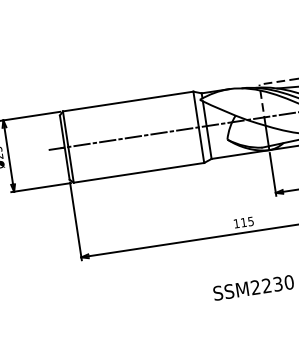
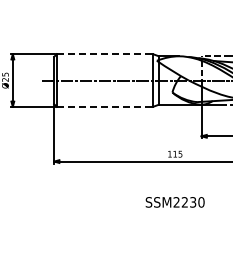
line: (128, 101) -> (105, 54), solid -> dashed
line: (139, 172) -> (105, 106), solid -> dashed

